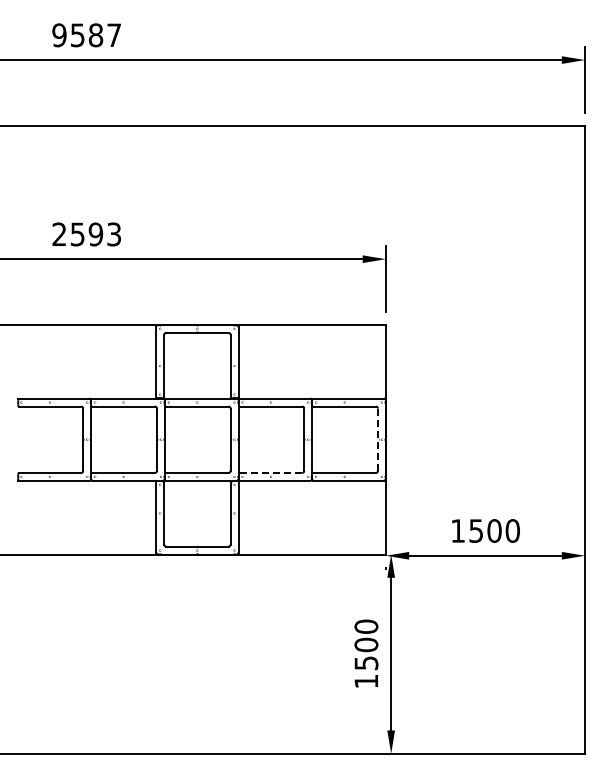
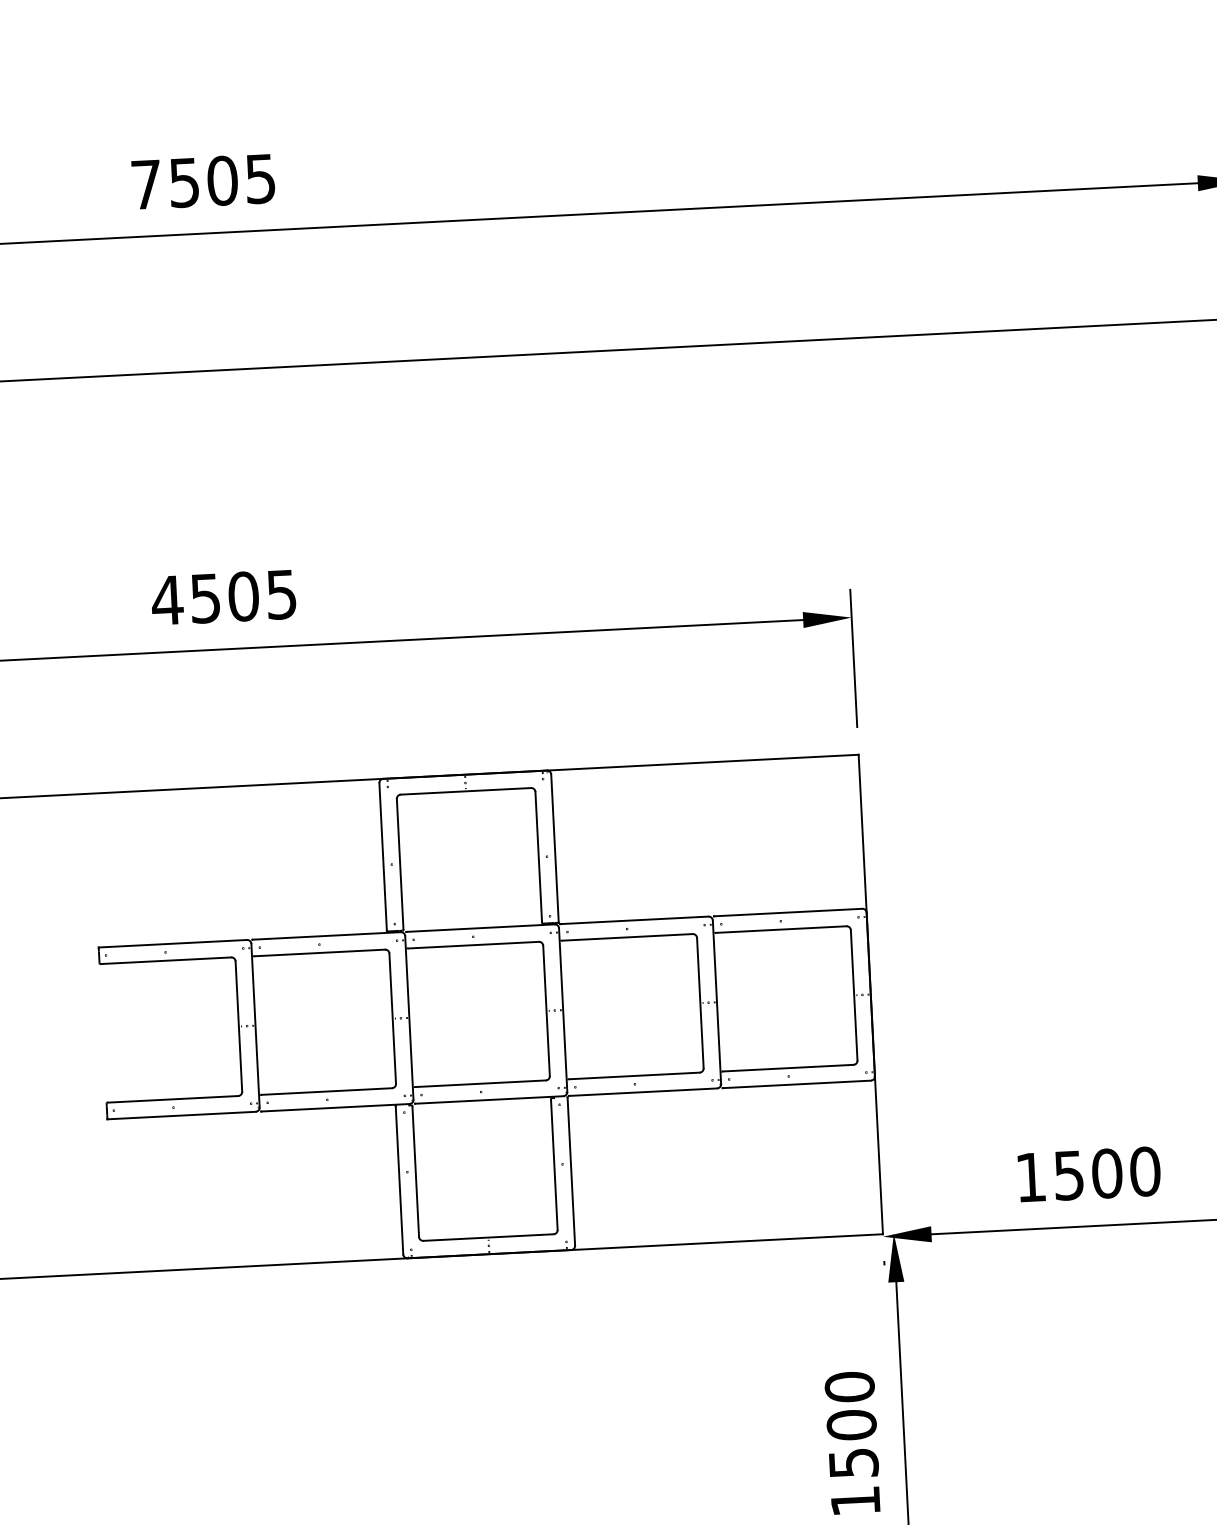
text: (86, 35) -> (202, 182), 9587 -> 7505
text: (85, 234) -> (221, 597), 2593 -> 4505
line: (377, 440) -> (853, 996), dashed -> solid
line: (270, 472) -> (633, 1075), dashed -> solid

